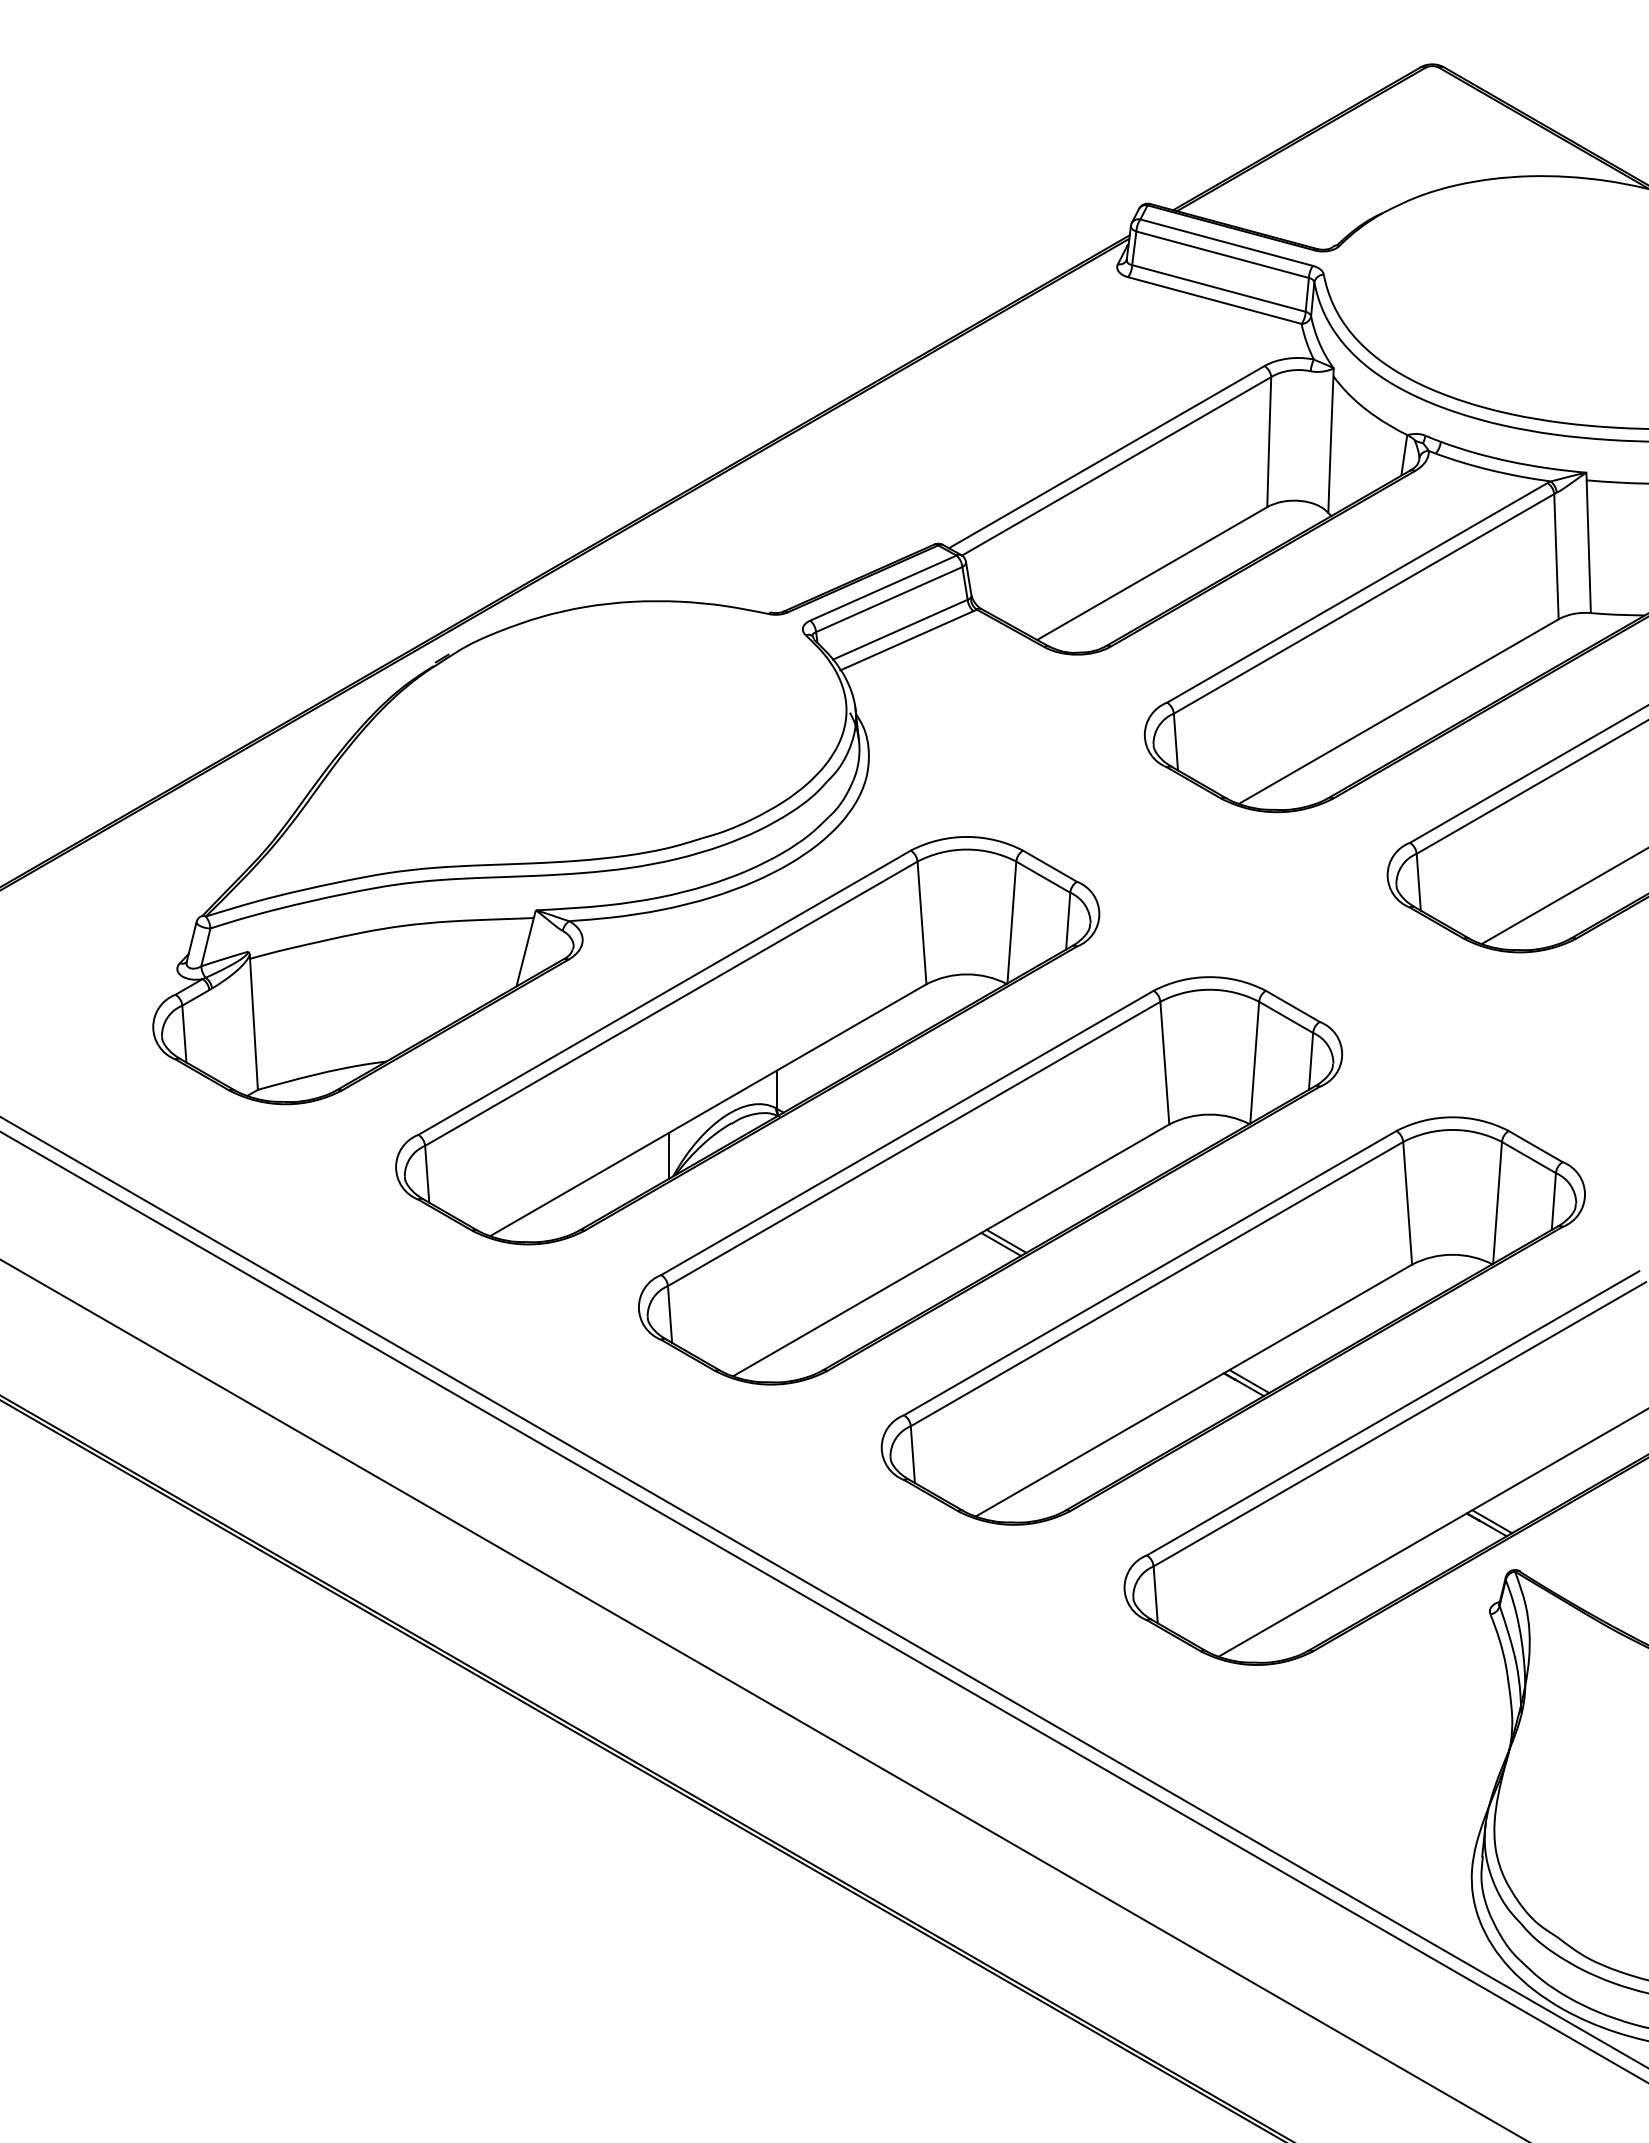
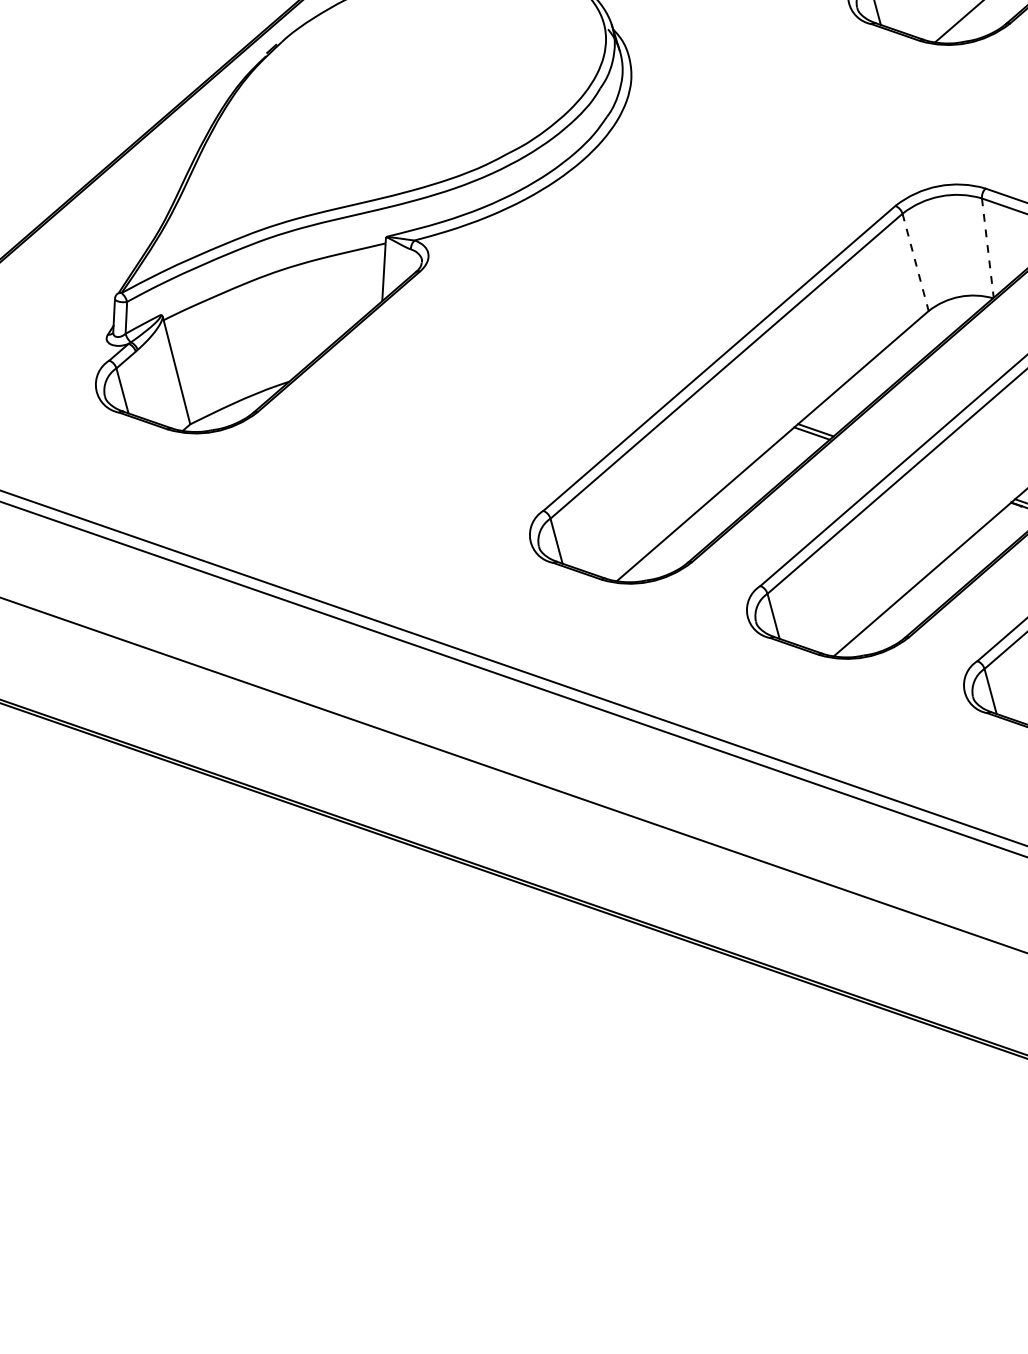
part: (747, 1040) -> (576, 308), removed
line: (1164, 1063) -> (915, 262), solid -> dashed
line: (1254, 1063) -> (987, 248), solid -> dashed

